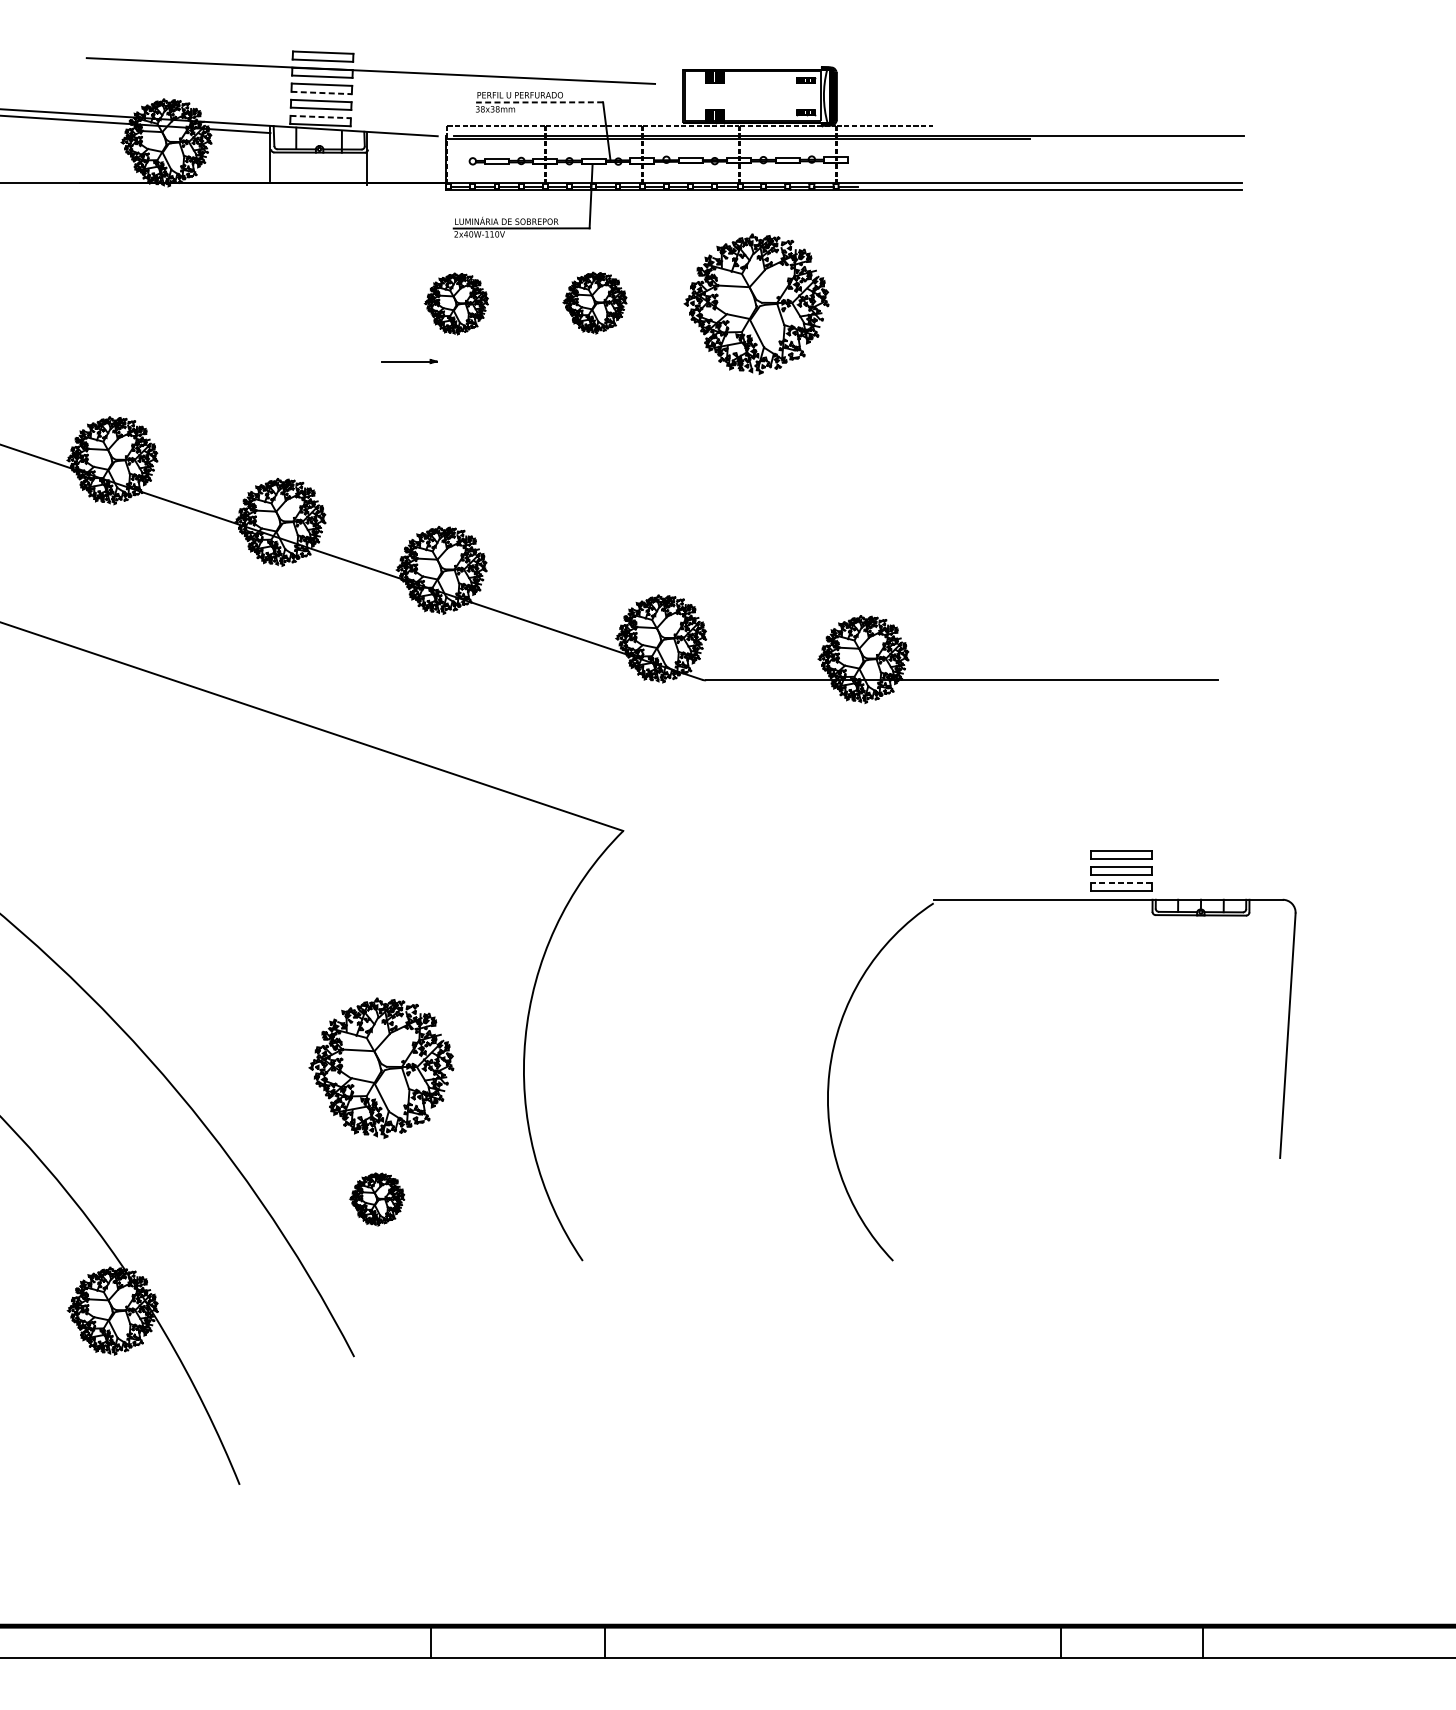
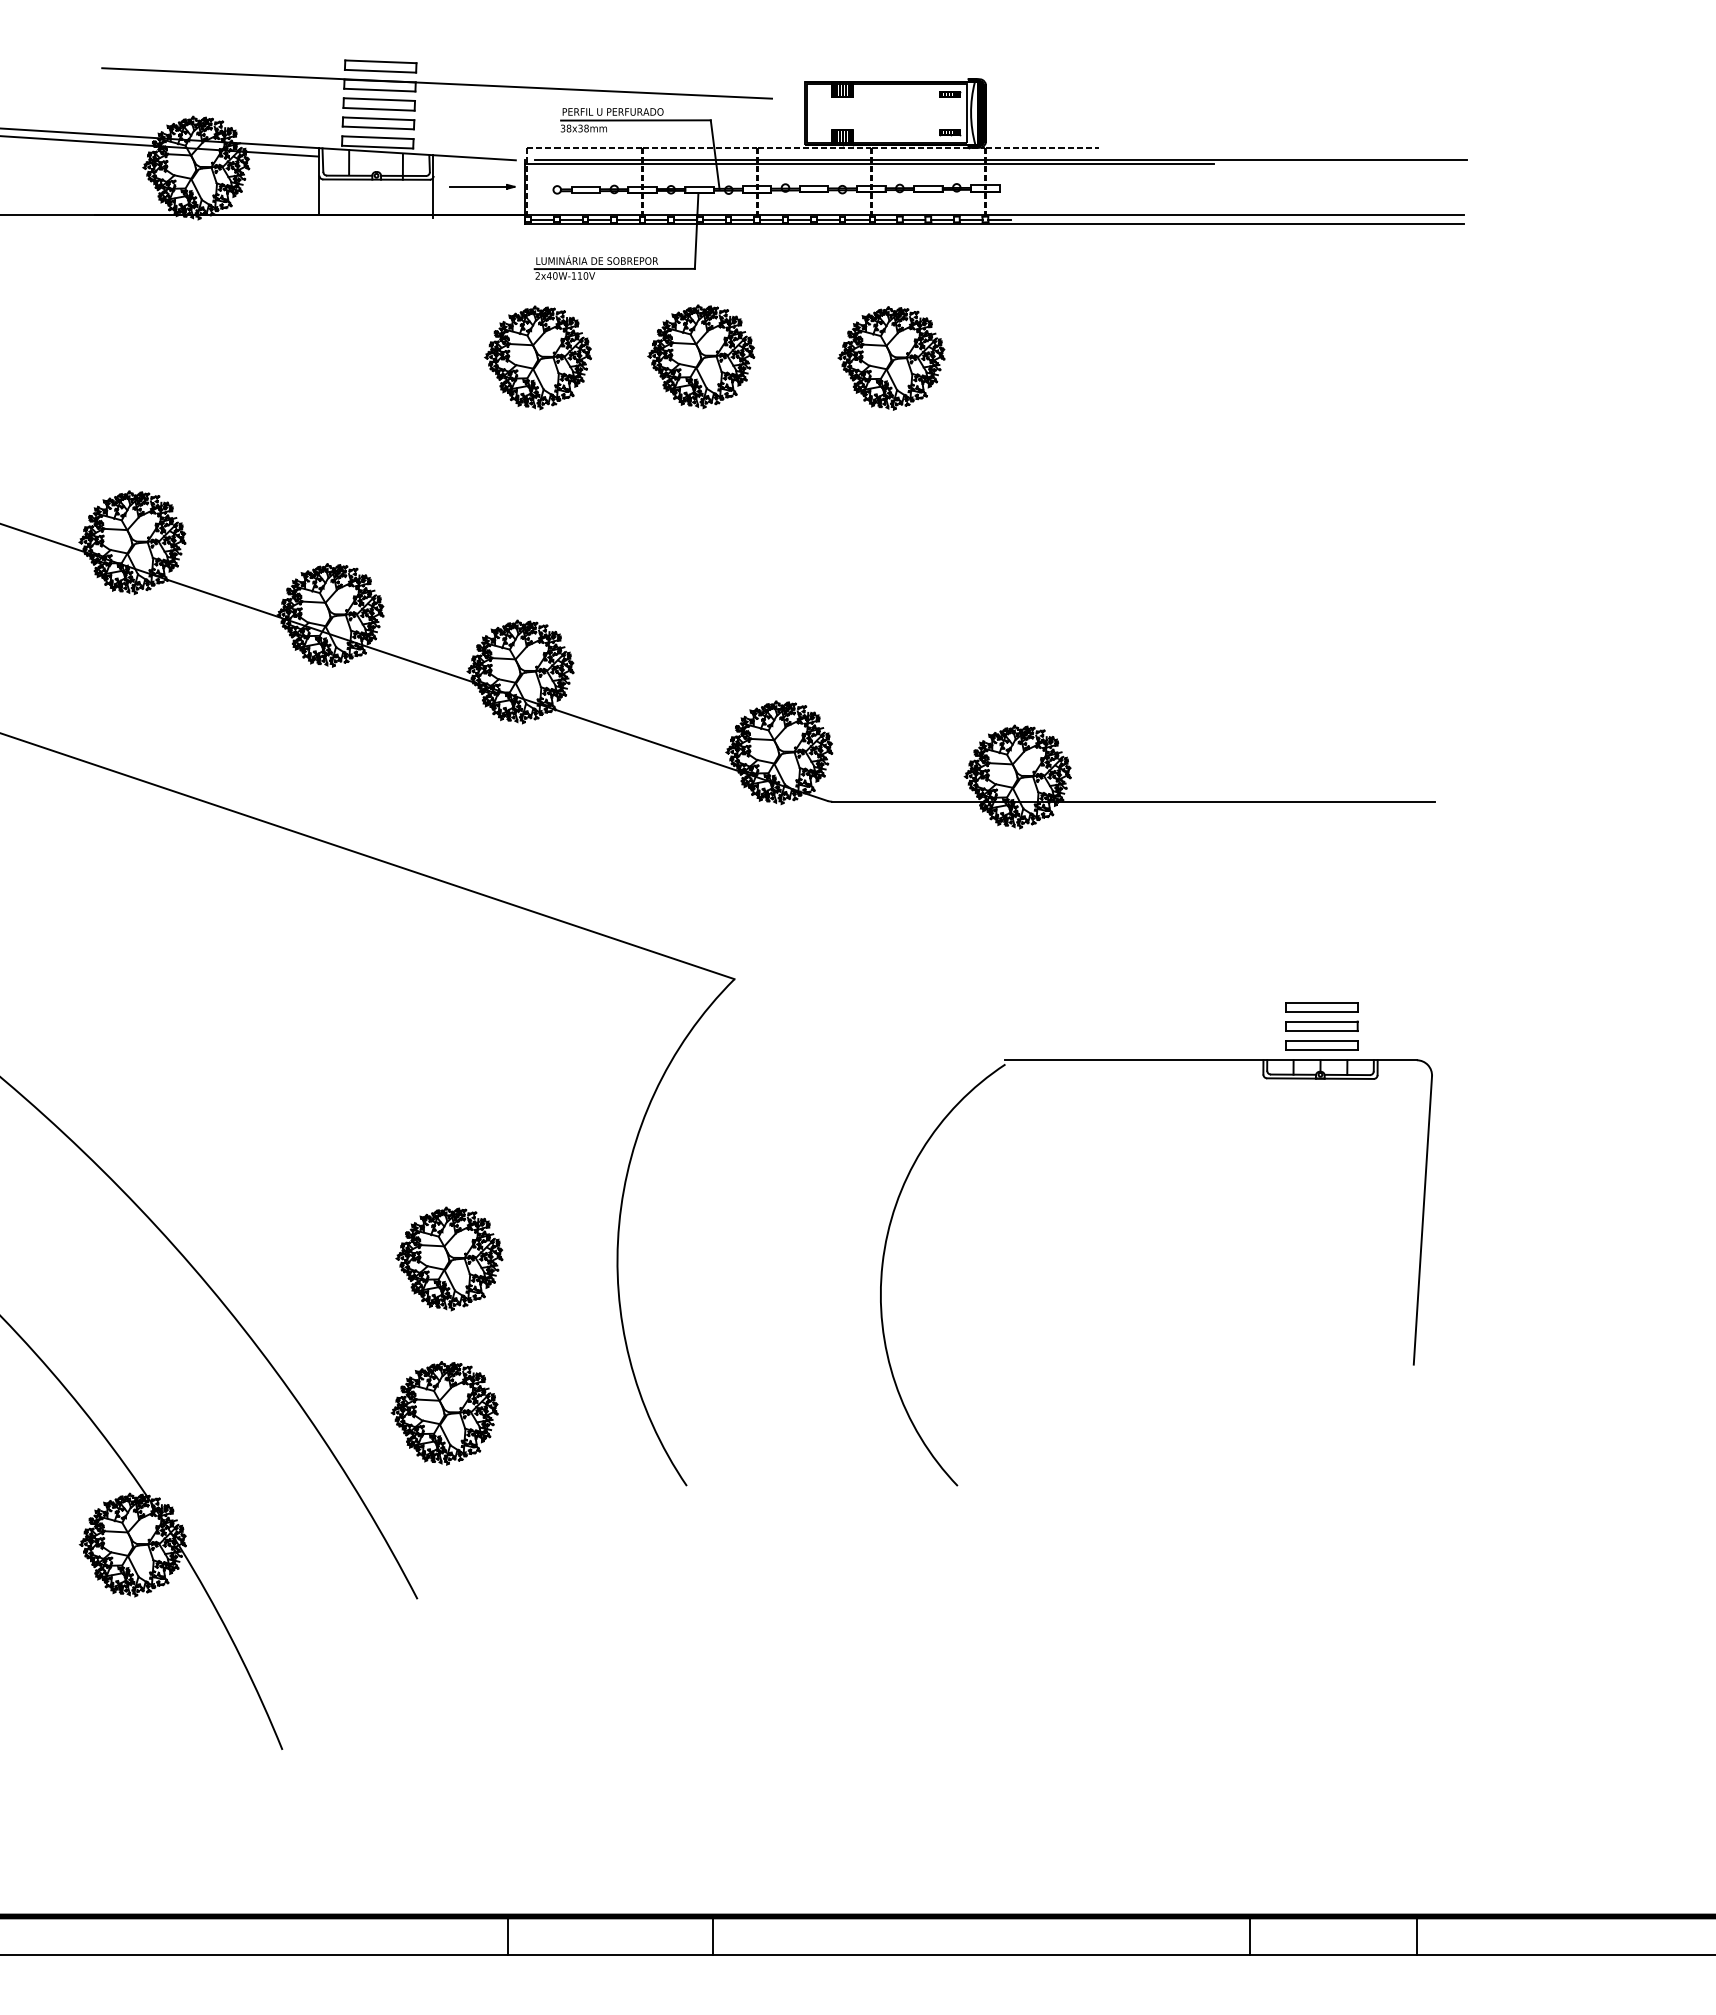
line: (322, 93) -> (379, 109), dashed -> solid
line: (539, 102) -> (635, 120), dashed -> solid
line: (320, 116) -> (377, 137), dashed -> solid
part: (595, 302) -> (701, 356), size x1.43
part: (456, 303) -> (537, 357), size x1.43
part: (756, 304) -> (891, 358), size x0.62
part: (409, 361) -> (482, 186), moved
line: (1121, 882) -> (1321, 1040), dashed -> solid
part: (1061, 899) -> (1156, 1060), moved
part: (381, 1067) -> (449, 1258), size x0.62
part: (377, 1199) -> (444, 1413), size x1.67

